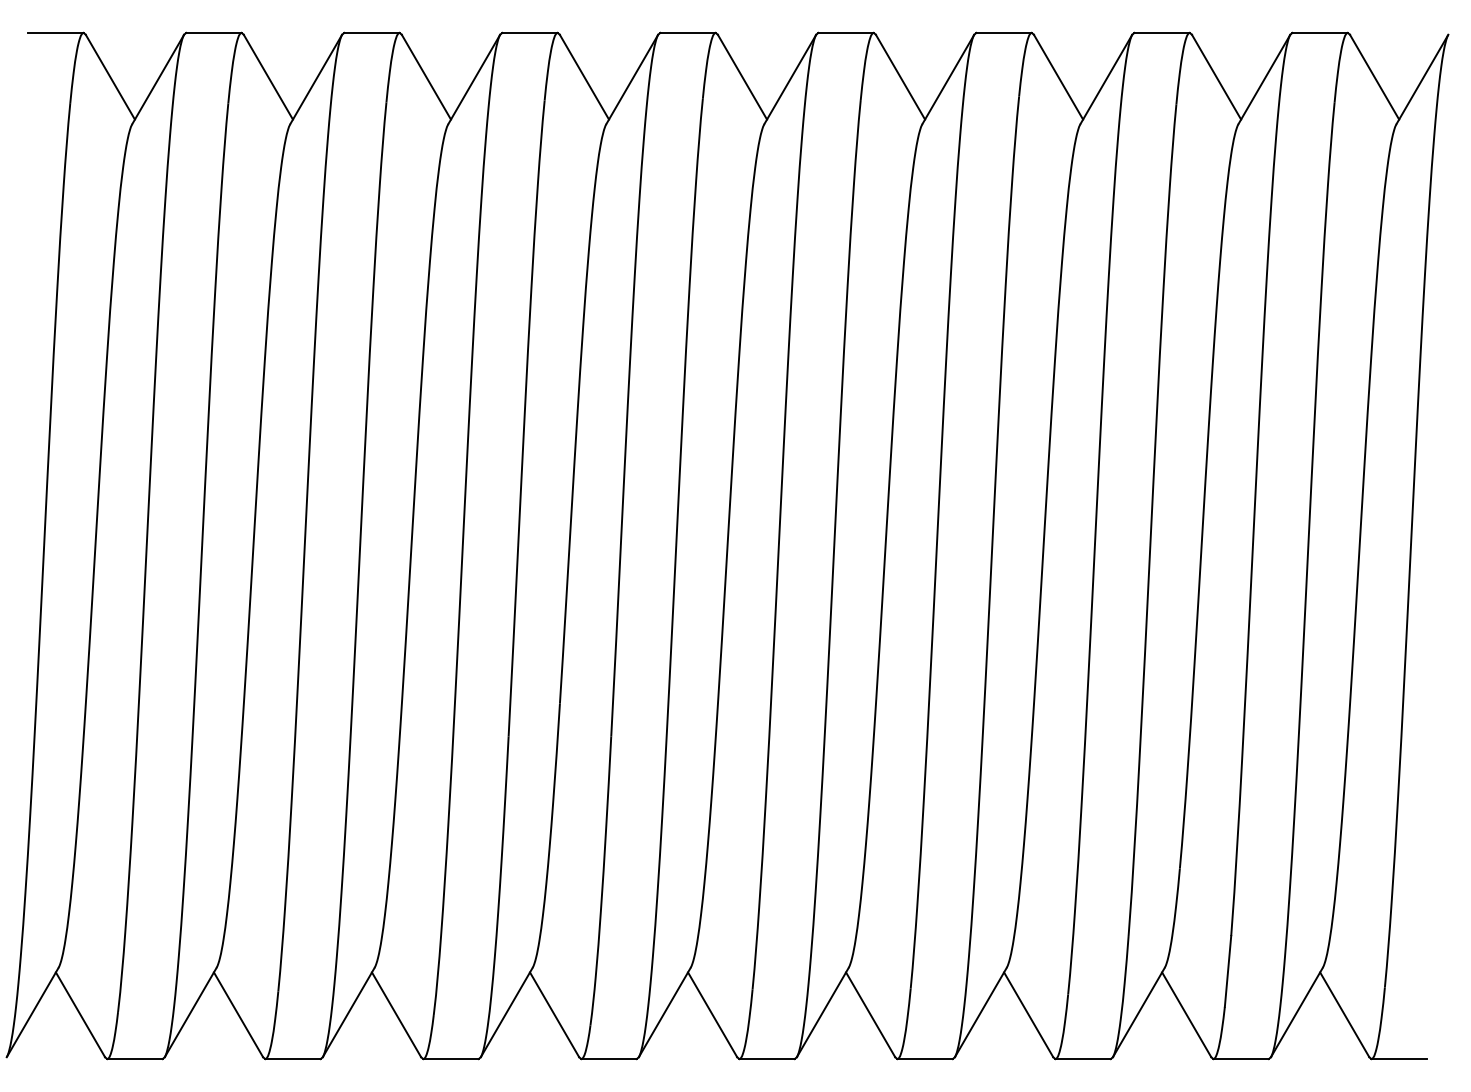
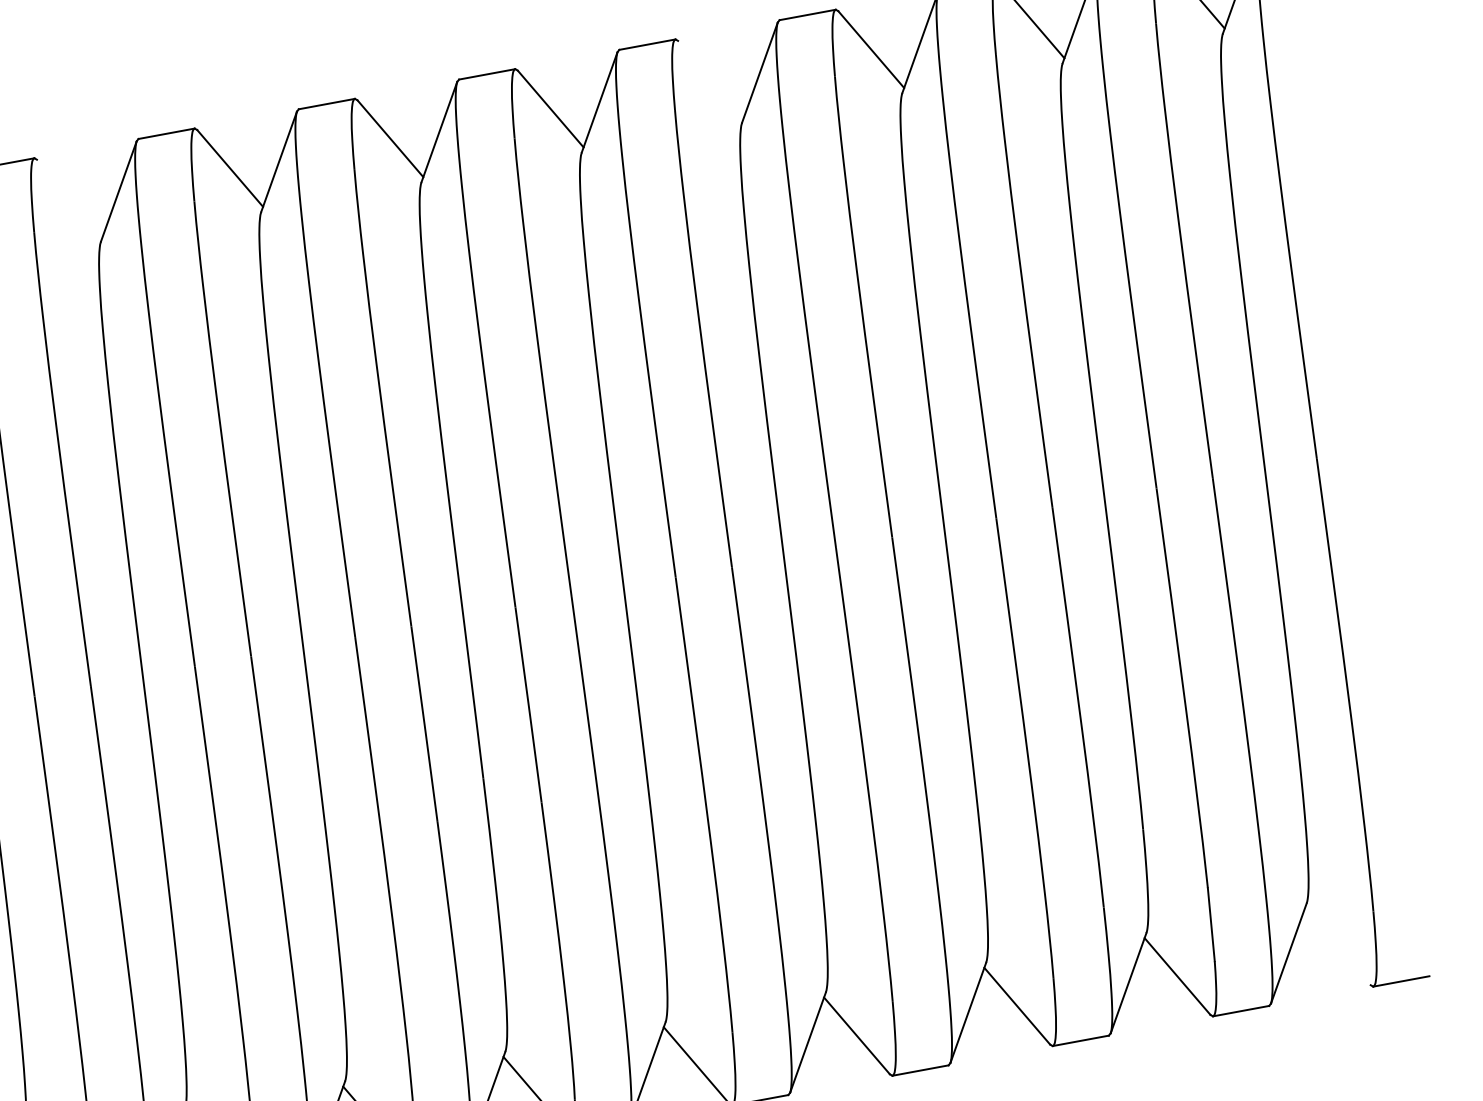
line: (267, 76) -> (68, 197), removed
line: (900, 76) -> (710, 78), removed
line: (1344, 1014) -> (1337, 946), removed

